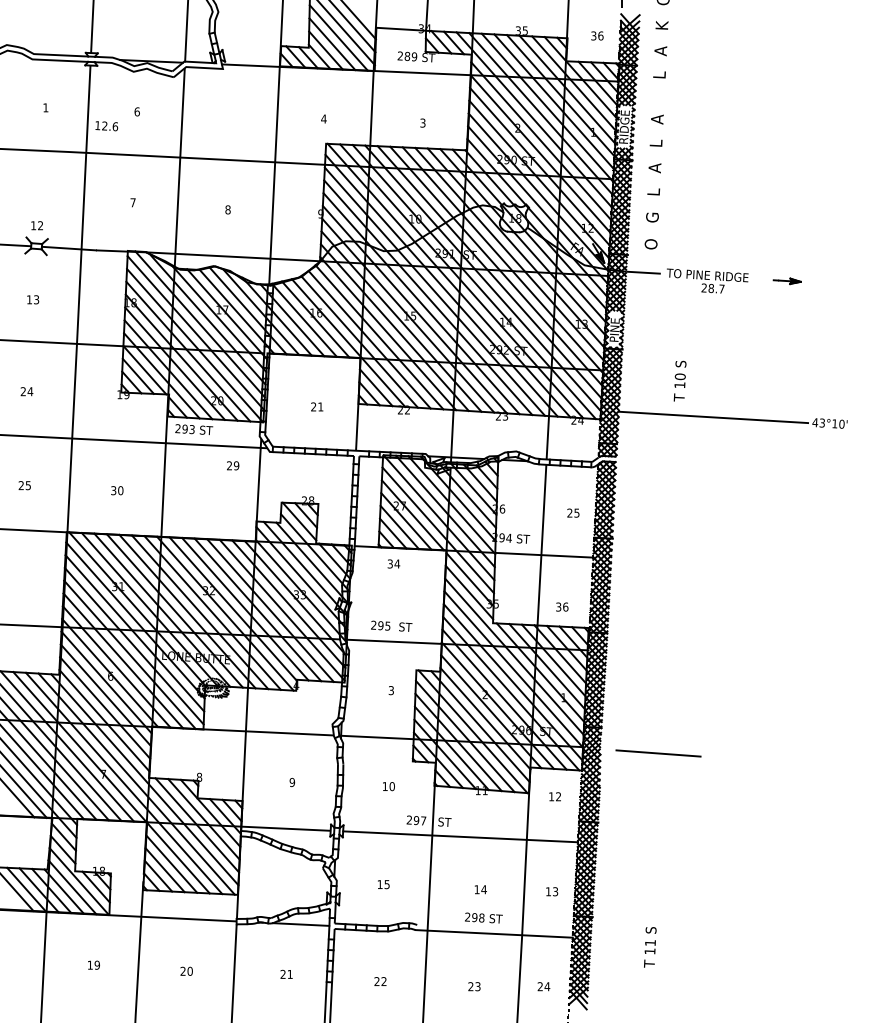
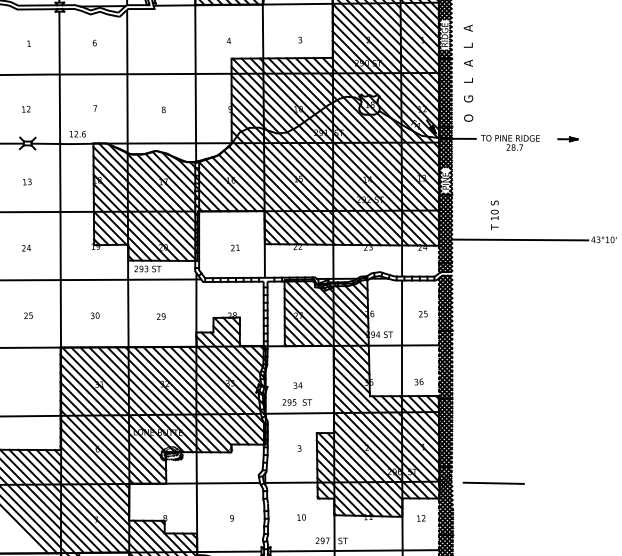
text: (106, 126) -> (77, 134), moved
text: (36, 225) -> (25, 109), moved
text: (233, 465) -> (161, 316), moved
text: (393, 563) -> (297, 385), moved

